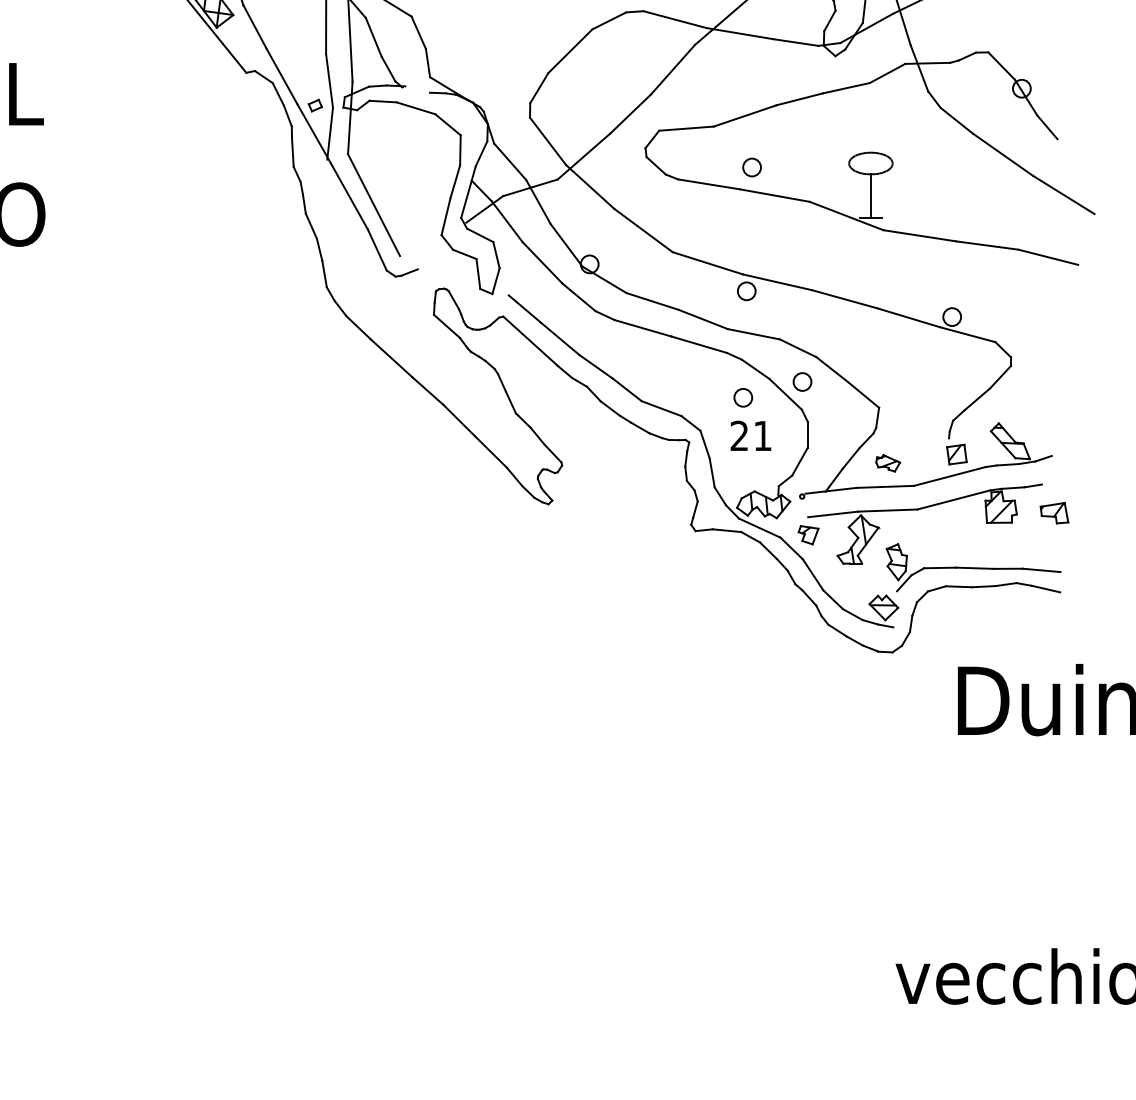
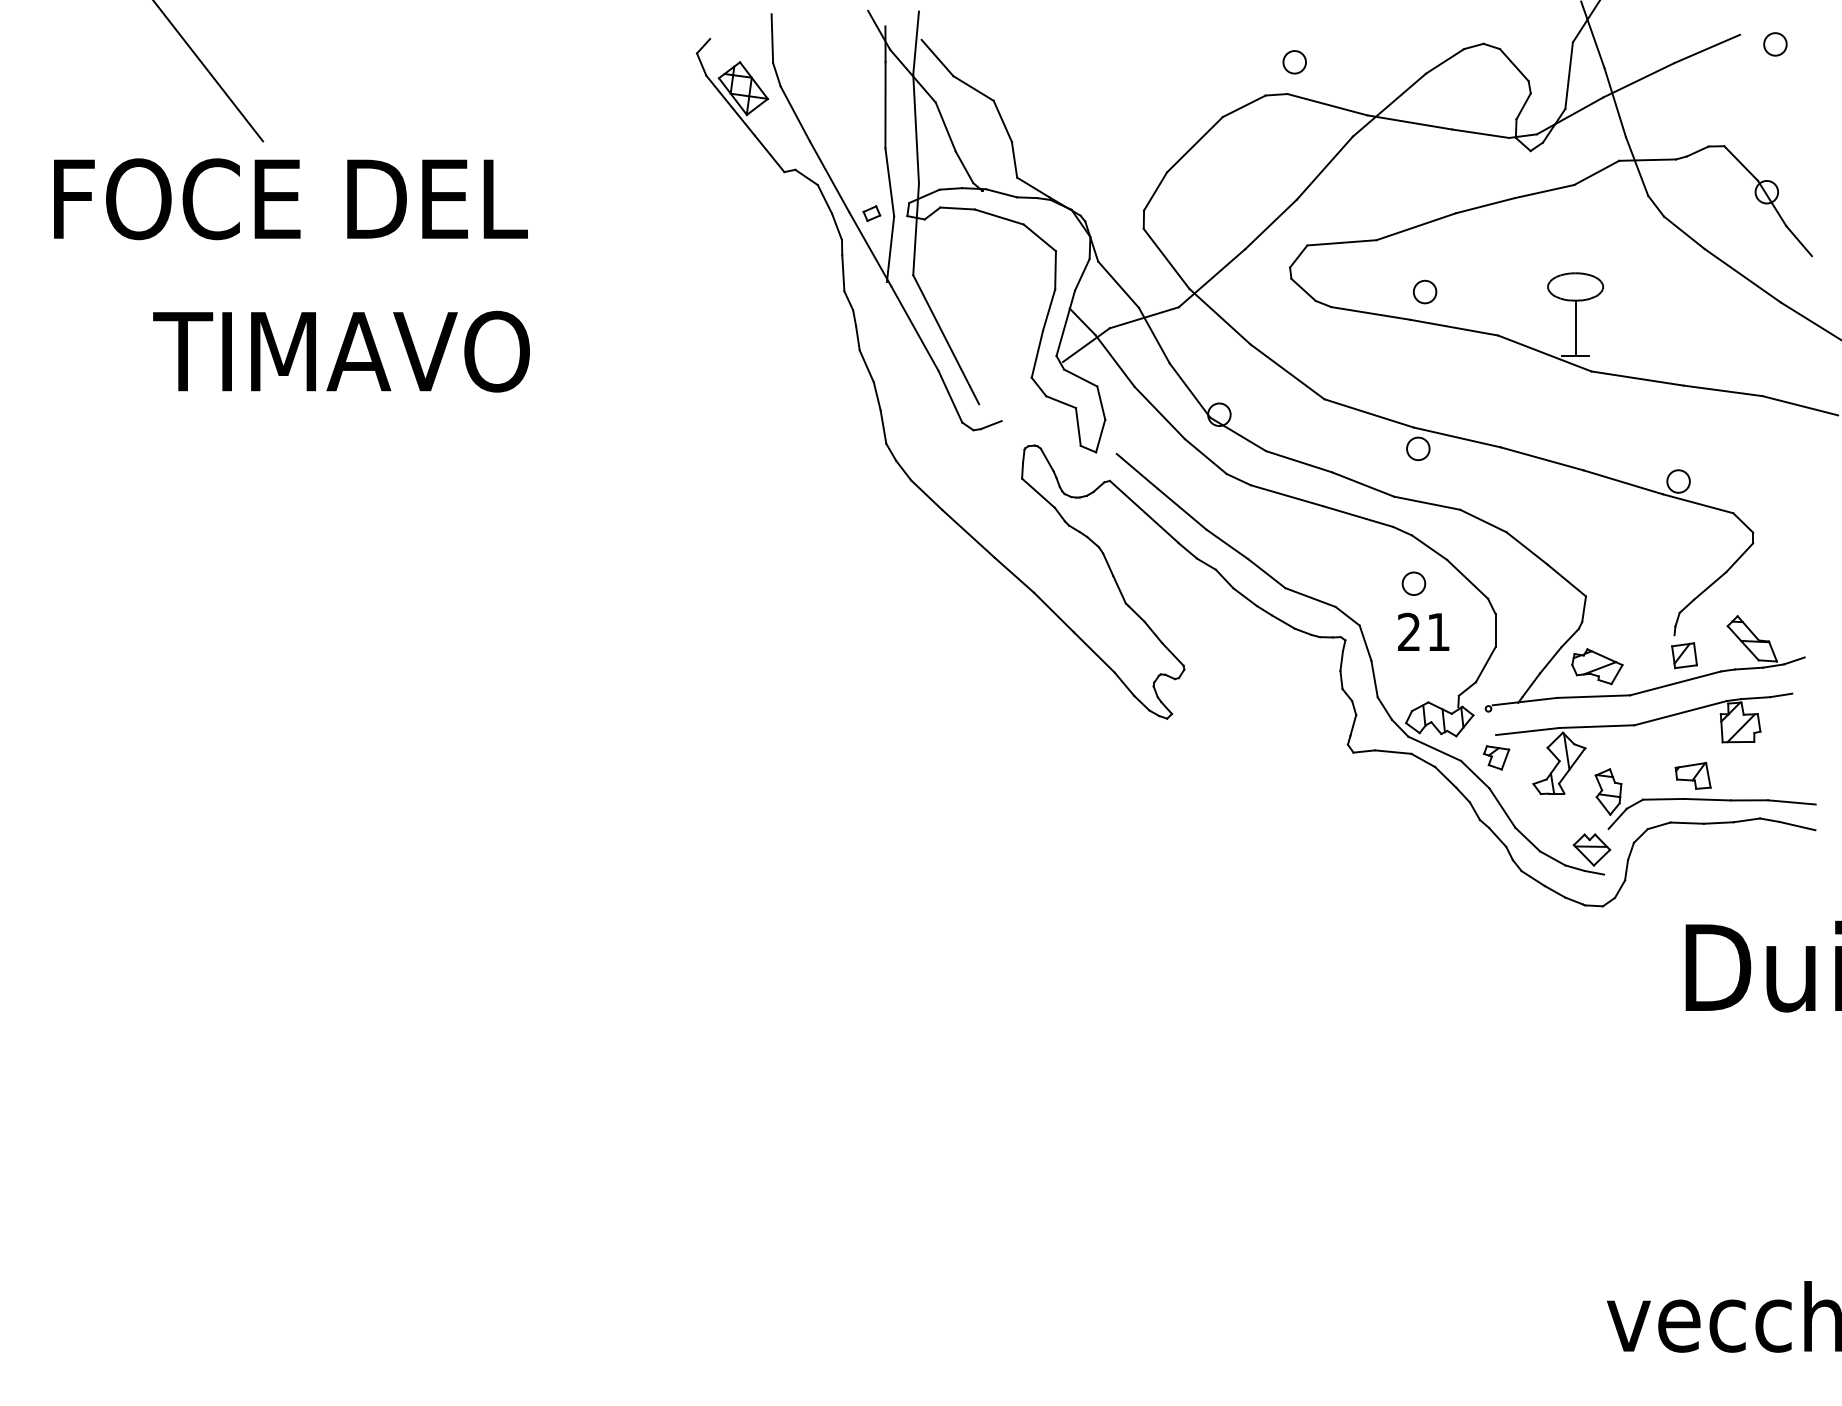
line: (417, 89) -> (1001, 193), added
circle: (802, 381) -> (1488, 563), removed
part: (888, 463) -> (1597, 666), size x1.67
part: (1053, 512) -> (1692, 775), moved

